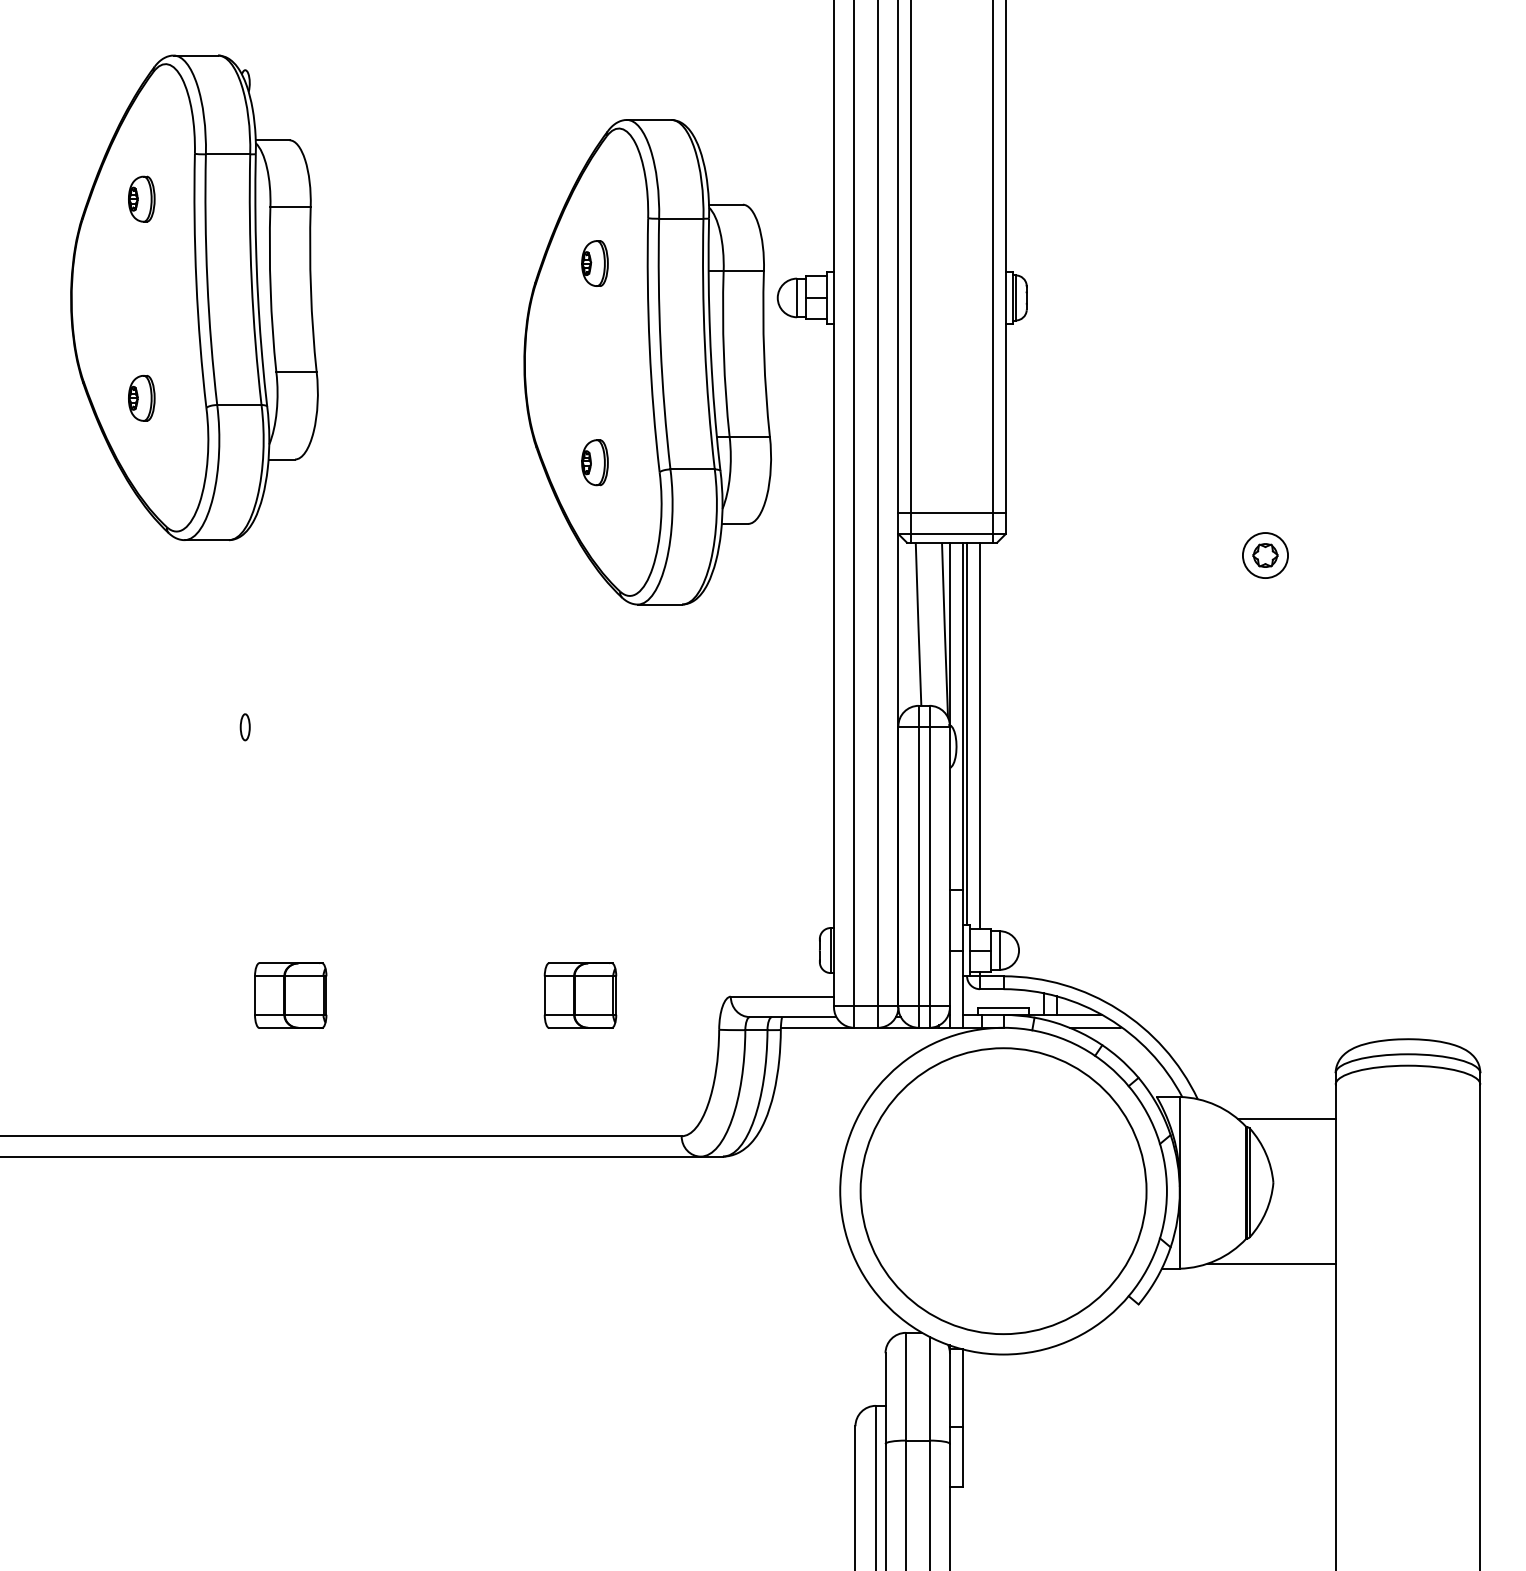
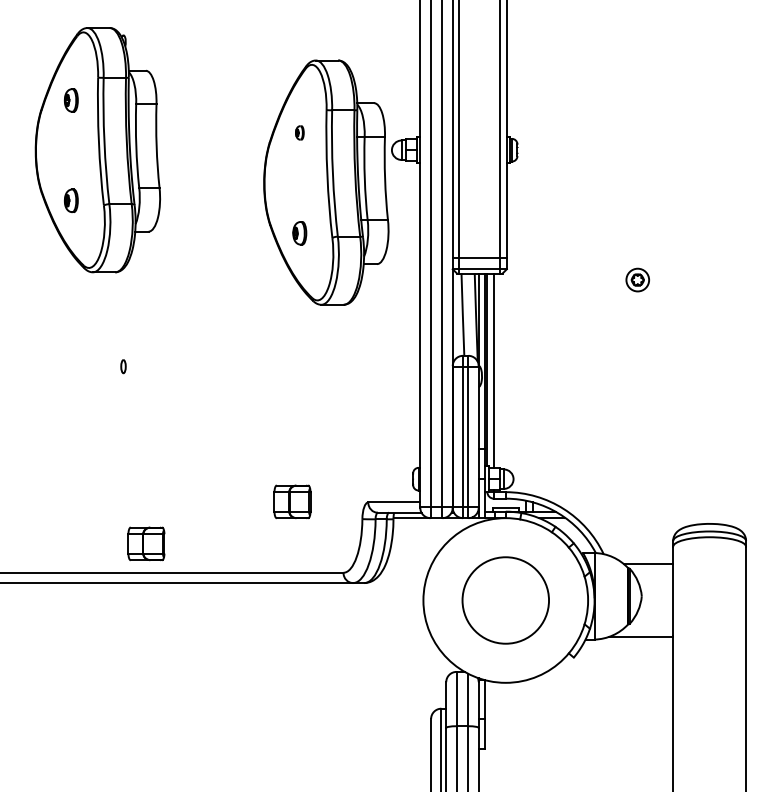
part: (594, 262) -> (299, 132), size x0.6
part: (290, 994) -> (146, 543), moved
circle: (1003, 1191) -> (505, 600), size x0.6

